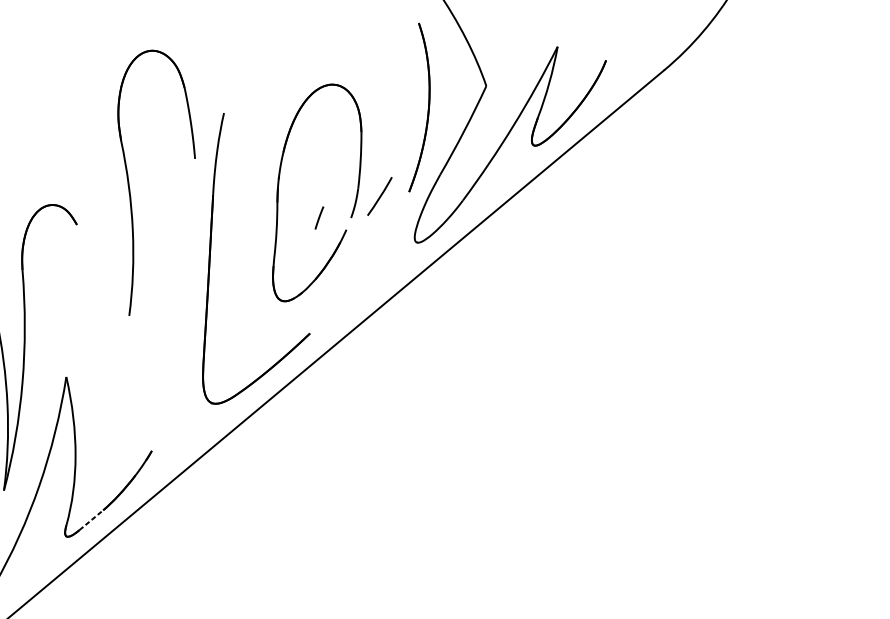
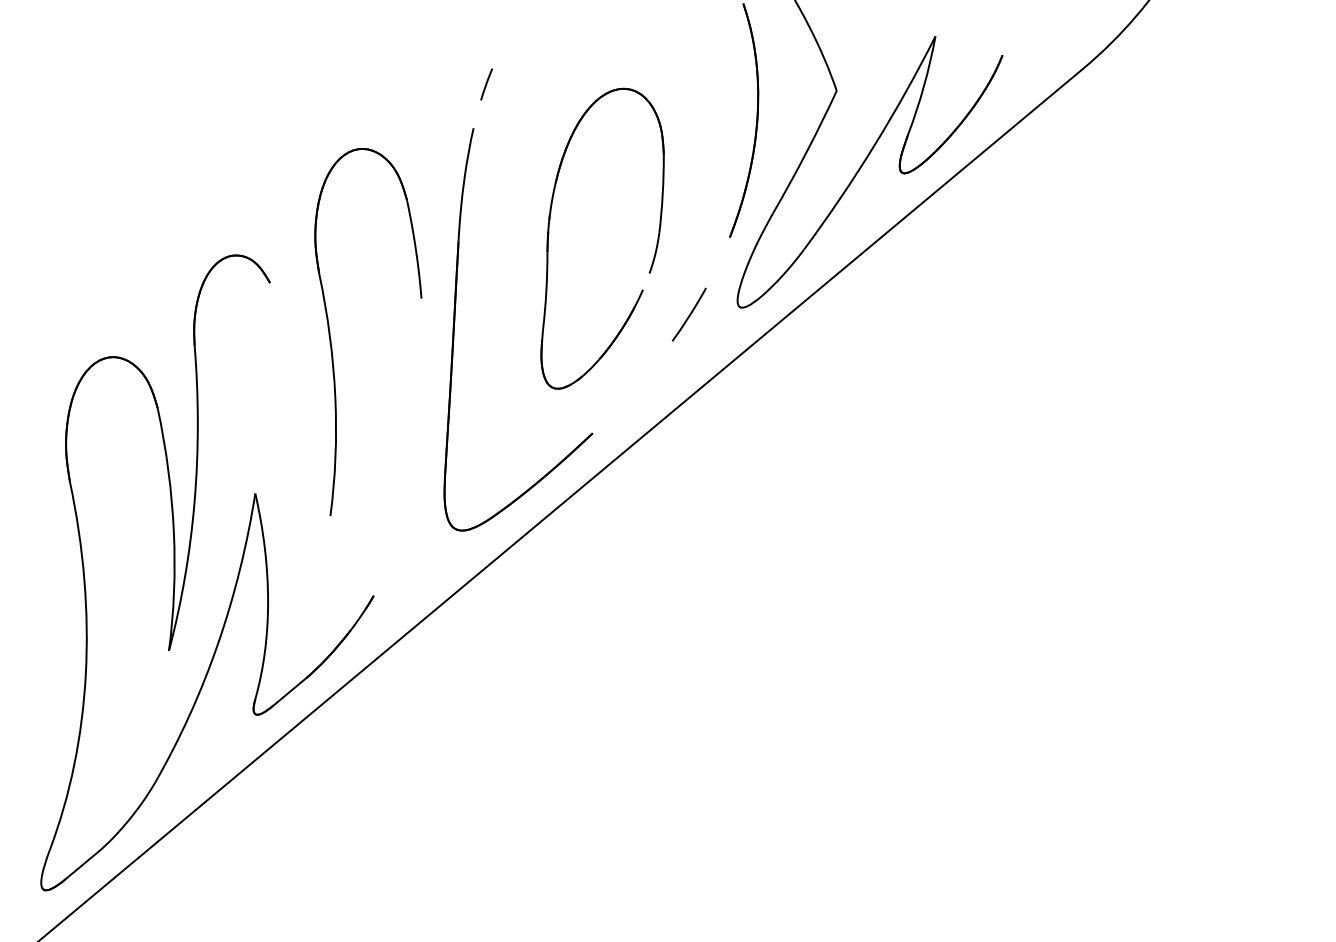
part: (130, 188) -> (331, 339), moved
line: (380, 196) -> (689, 314), moved
line: (319, 218) -> (486, 84), moved
line: (91, 520) -> (290, 691), dashed -> solid

